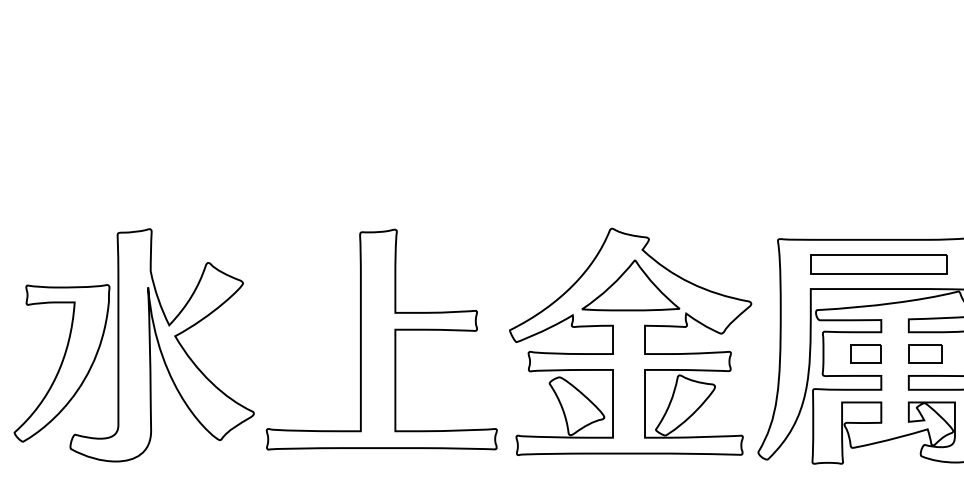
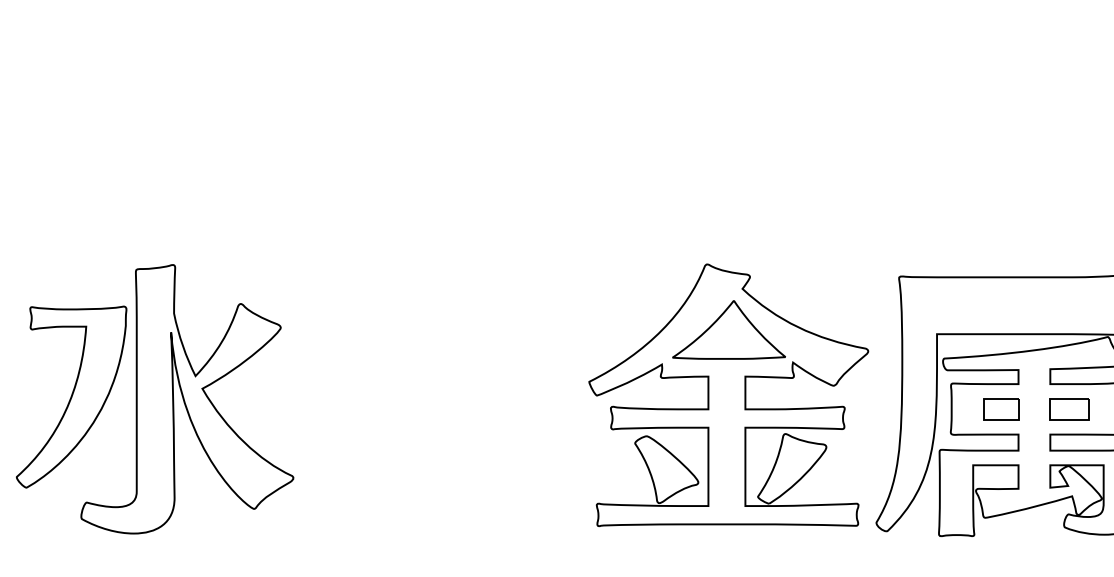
part: (878, 264) -> (1015, 305), removed
part: (382, 339) -> (441, 392), removed
part: (61, 362) -> (71, 396), moved

